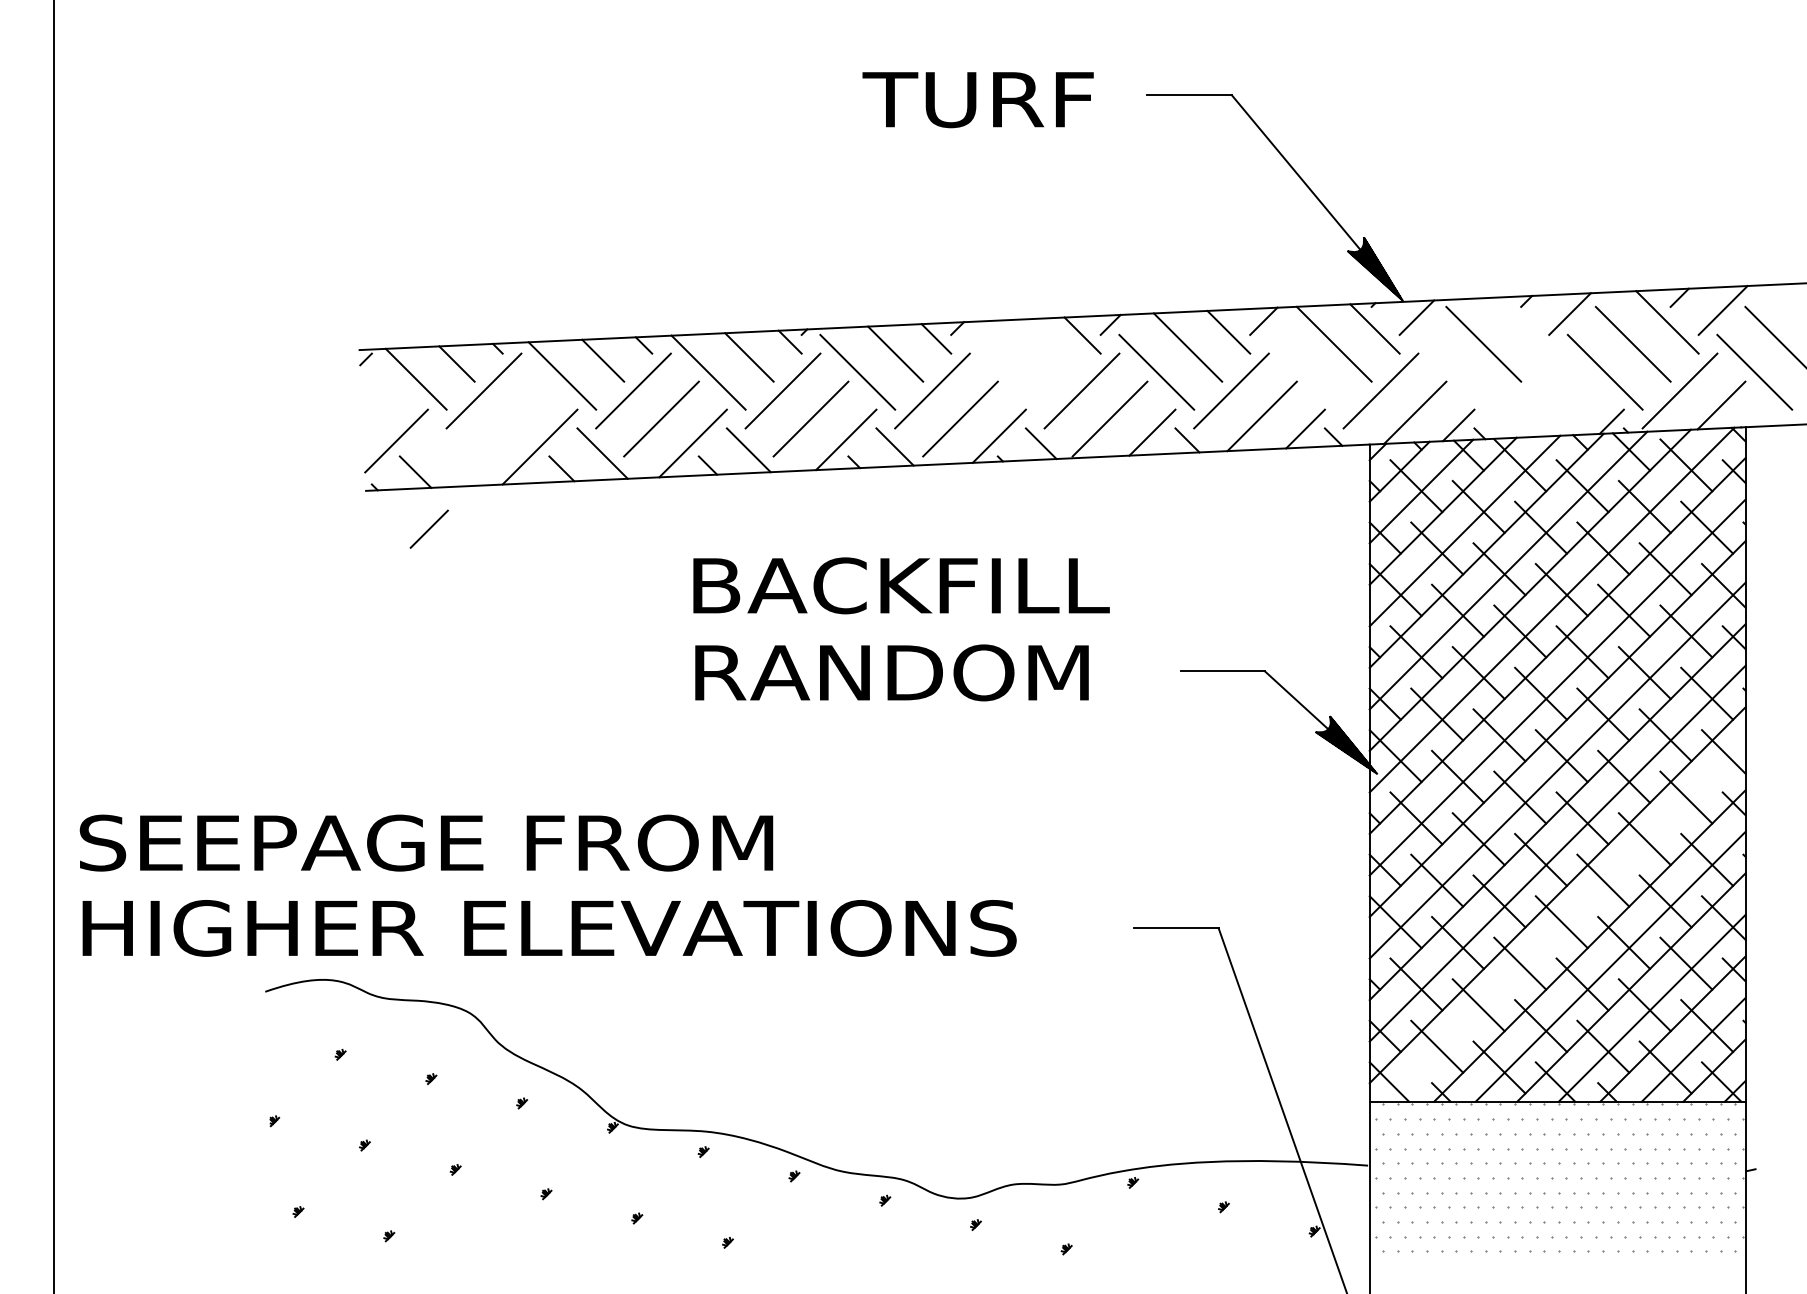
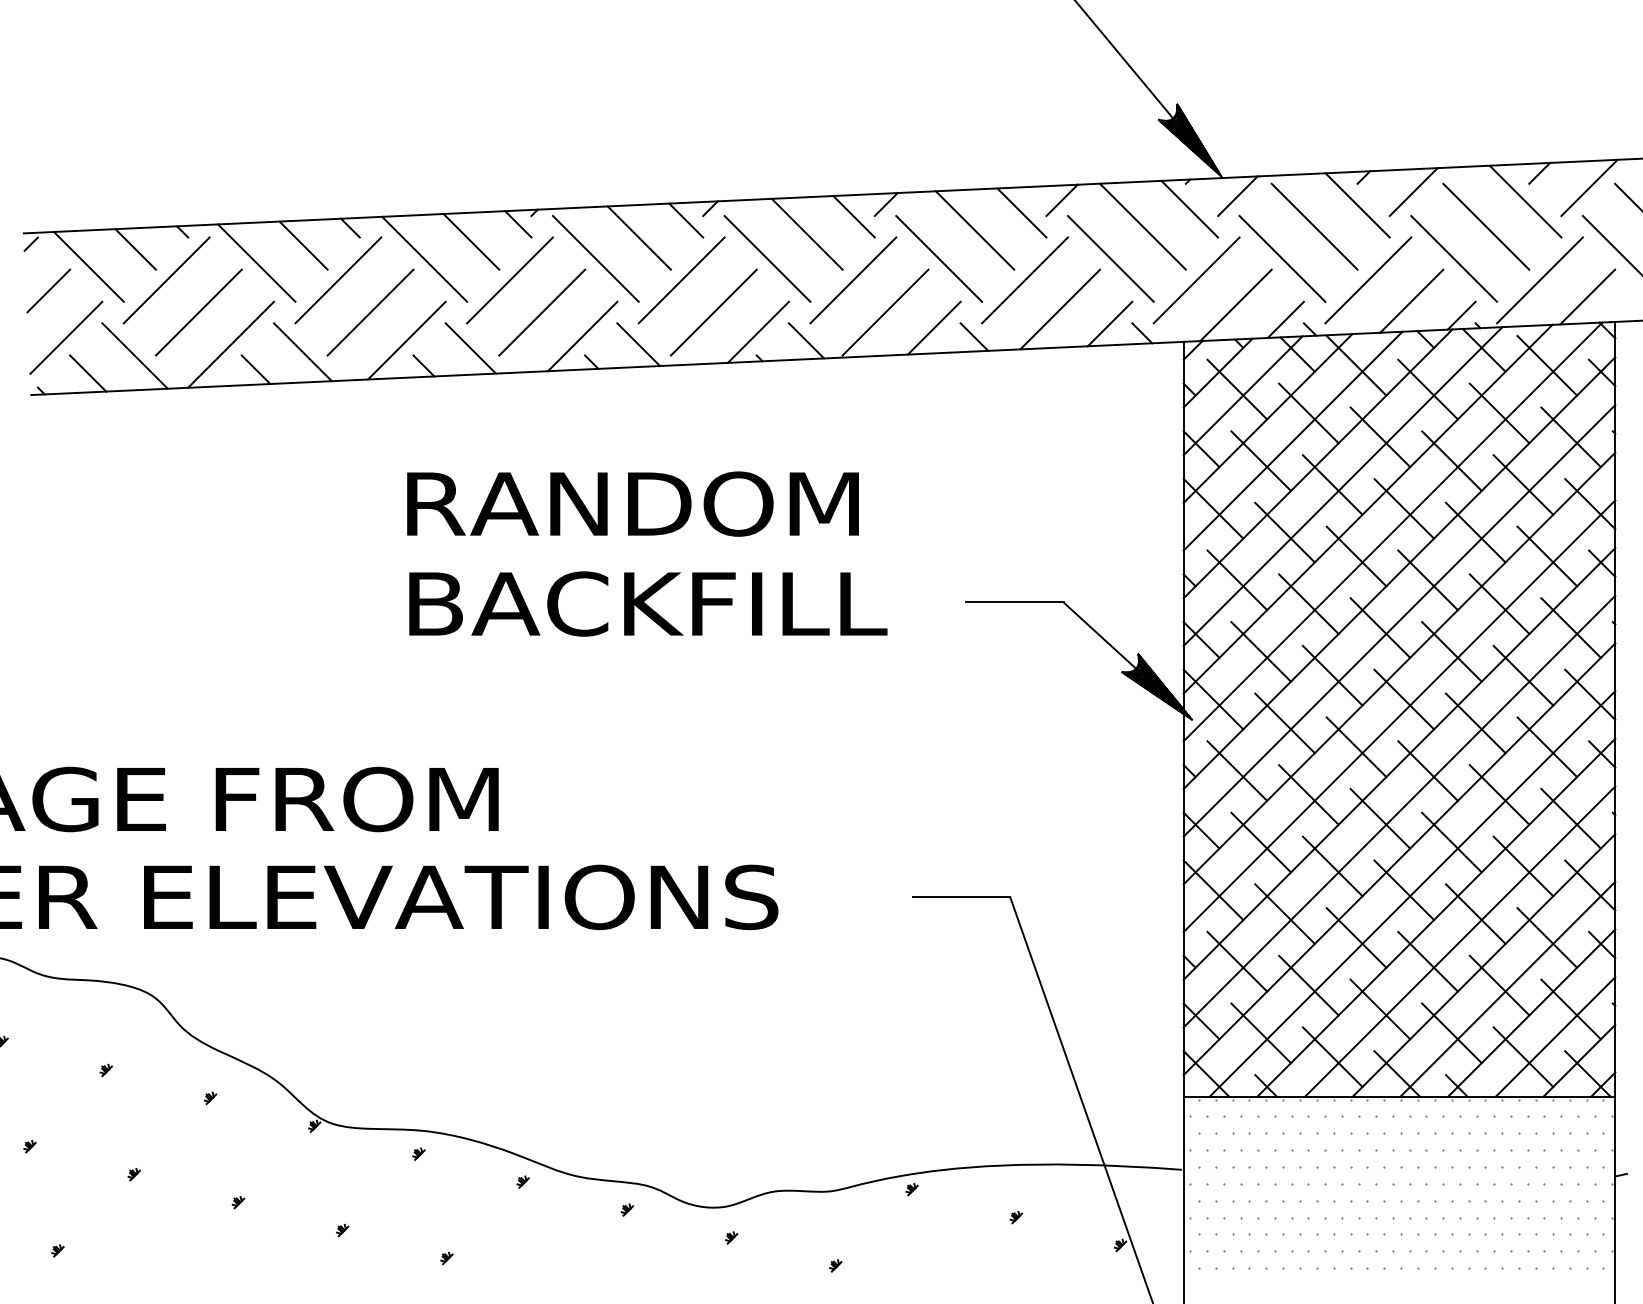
line: (1521, 325) -> (1357, 205), added
line: (1041, 350) -> (806, 233), added
line: (1006, 371) -> (766, 257), added
line: (1305, 371) -> (1109, 257), added
line: (1455, 371) -> (1282, 257), added
line: (1530, 390) -> (1368, 279), added
line: (1567, 408) -> (1410, 300), added
line: (511, 418) -> (198, 311), added
line: (455, 456) -> (133, 355), added
line: (428, 528) -> (47, 290), moved
text: (905, 585) -> (650, 503), BACKFILL -> RANDOM
text: (907, 672) -> (652, 603), RANDOM -> BACKFILL
line: (1568, 924) -> (1411, 892), added

